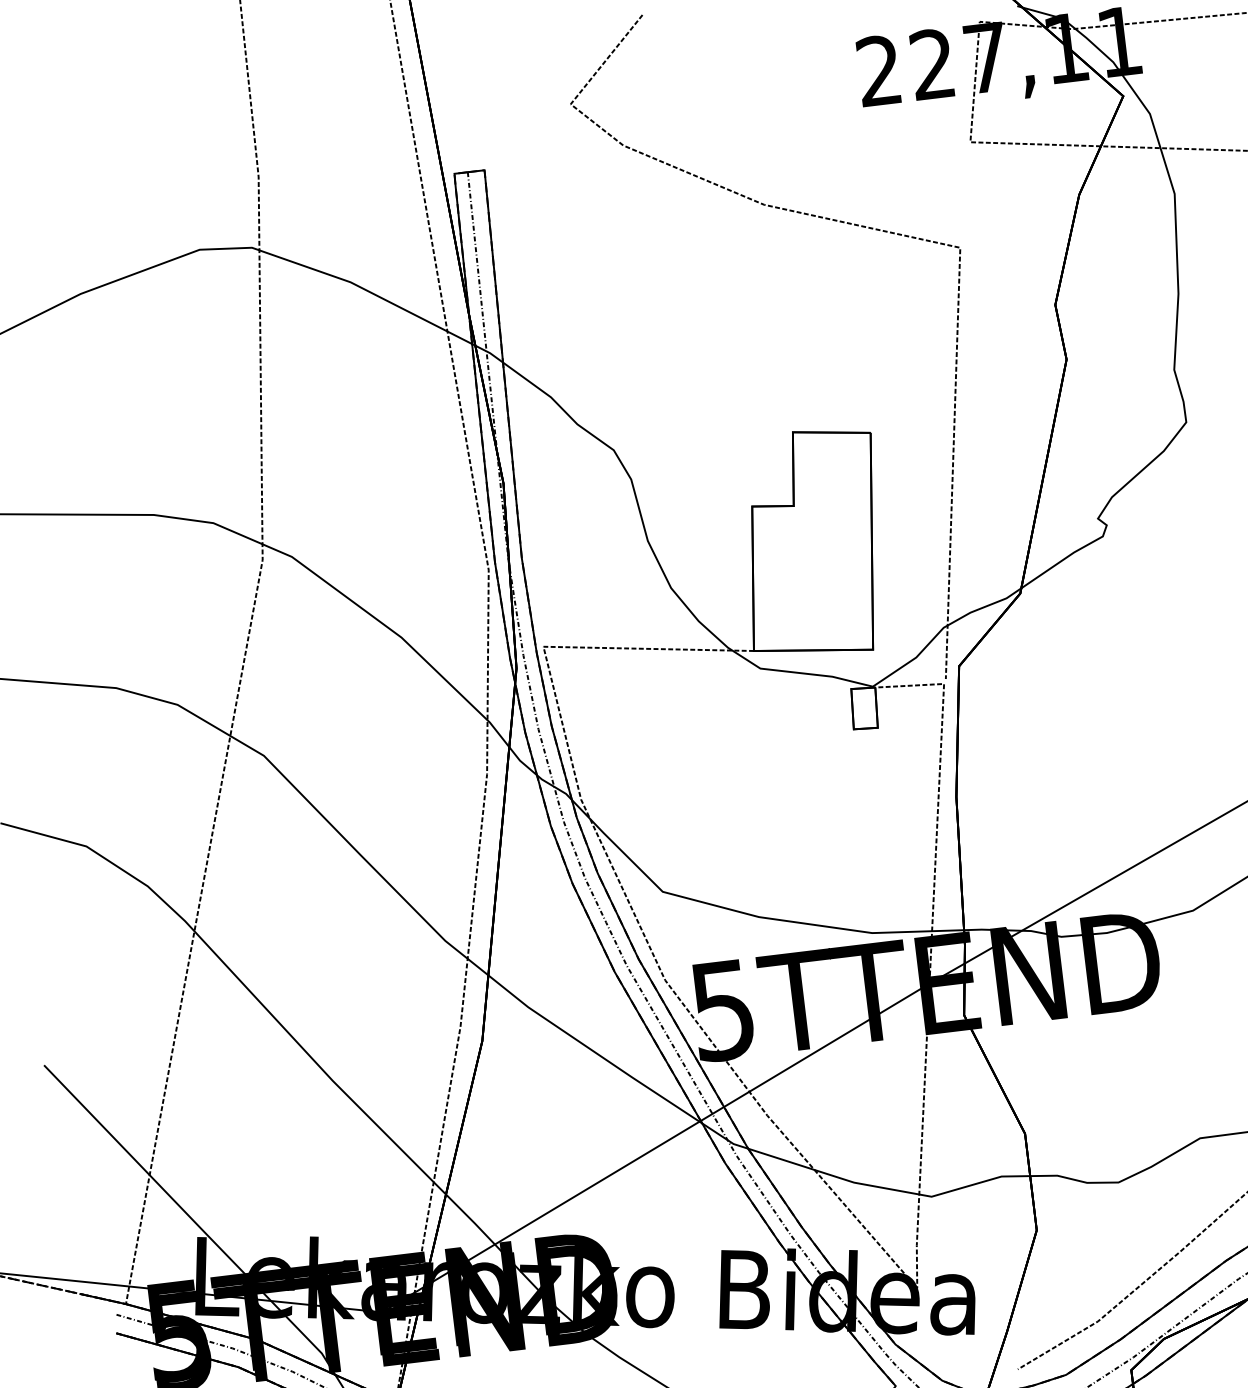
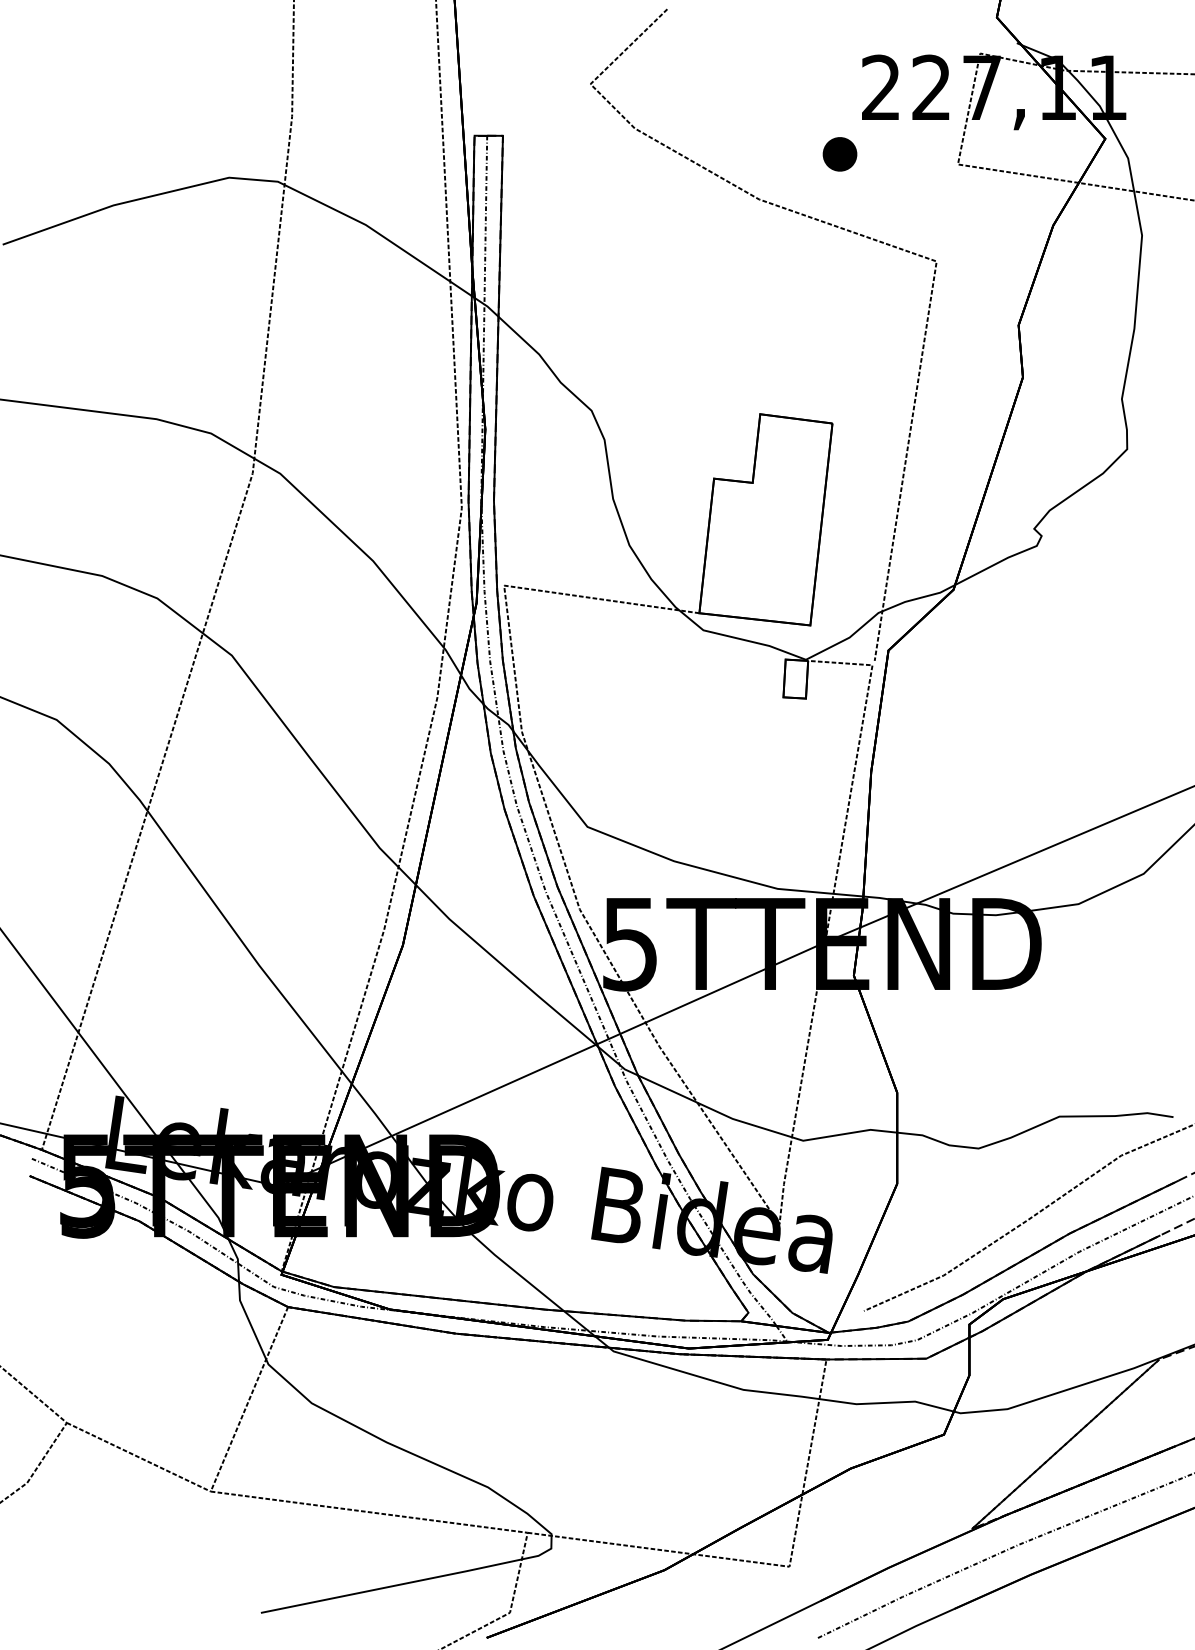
part: (843, 146) -> (839, 154), added

